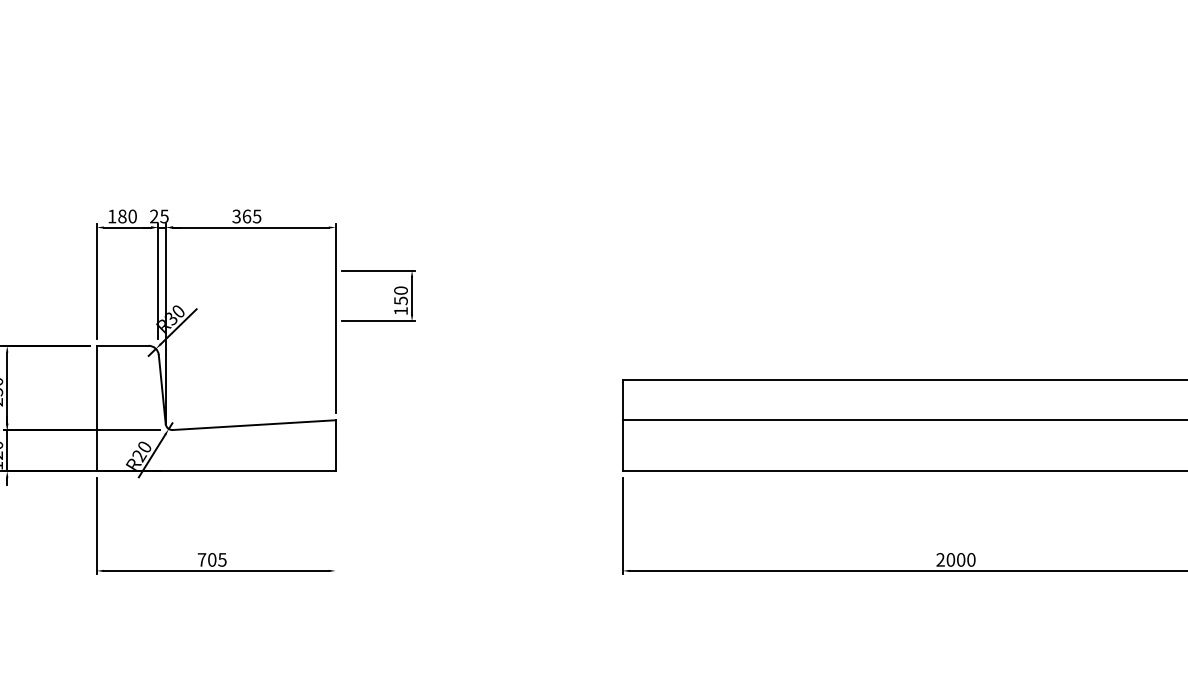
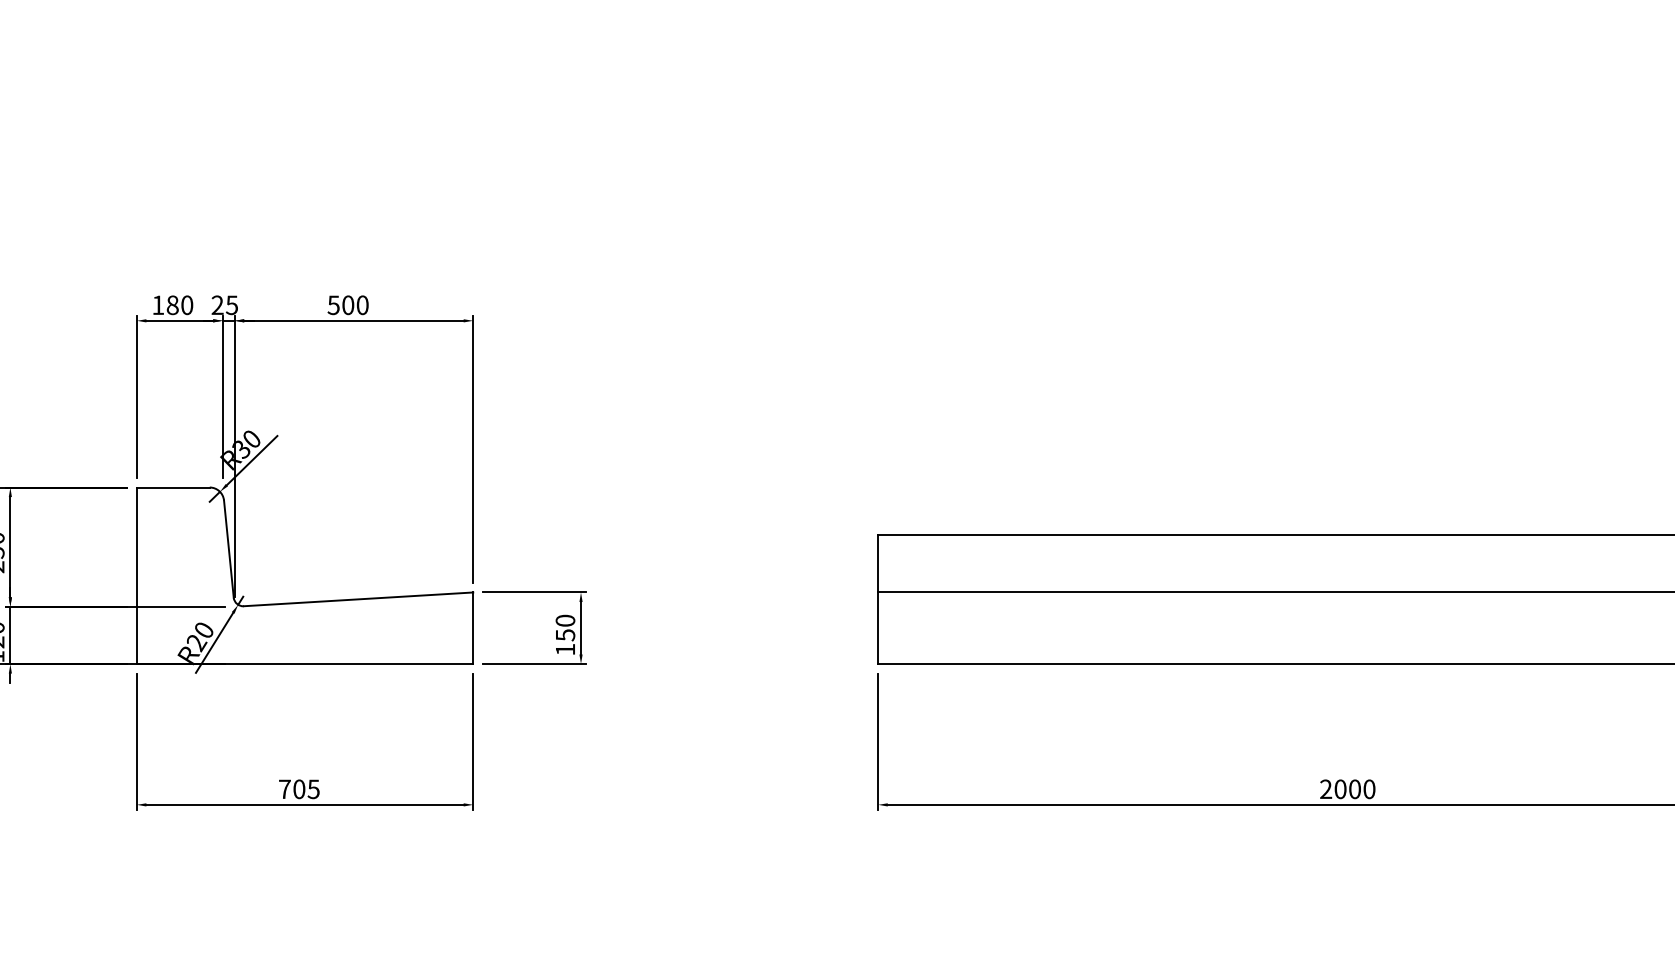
text: (247, 215) -> (348, 304), 365 -> 500
part: (393, 291) -> (555, 621), moved
line: (335, 525) -> (473, 741), added

